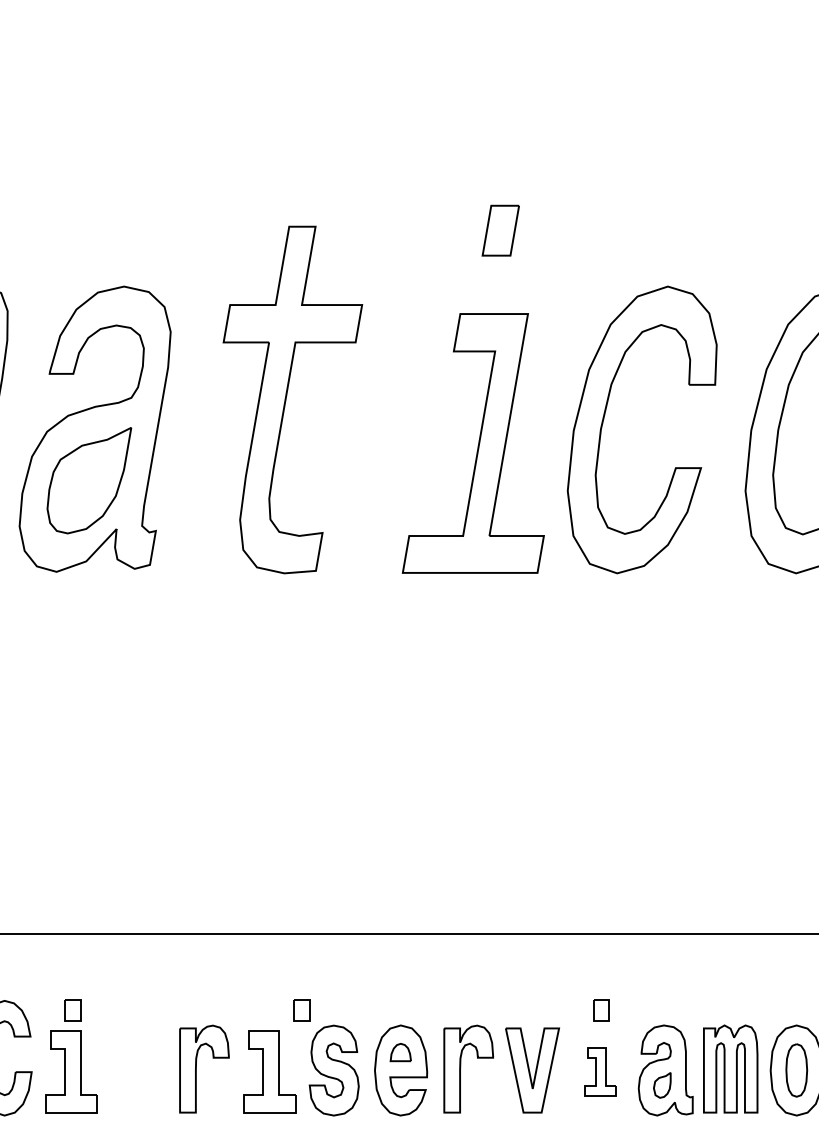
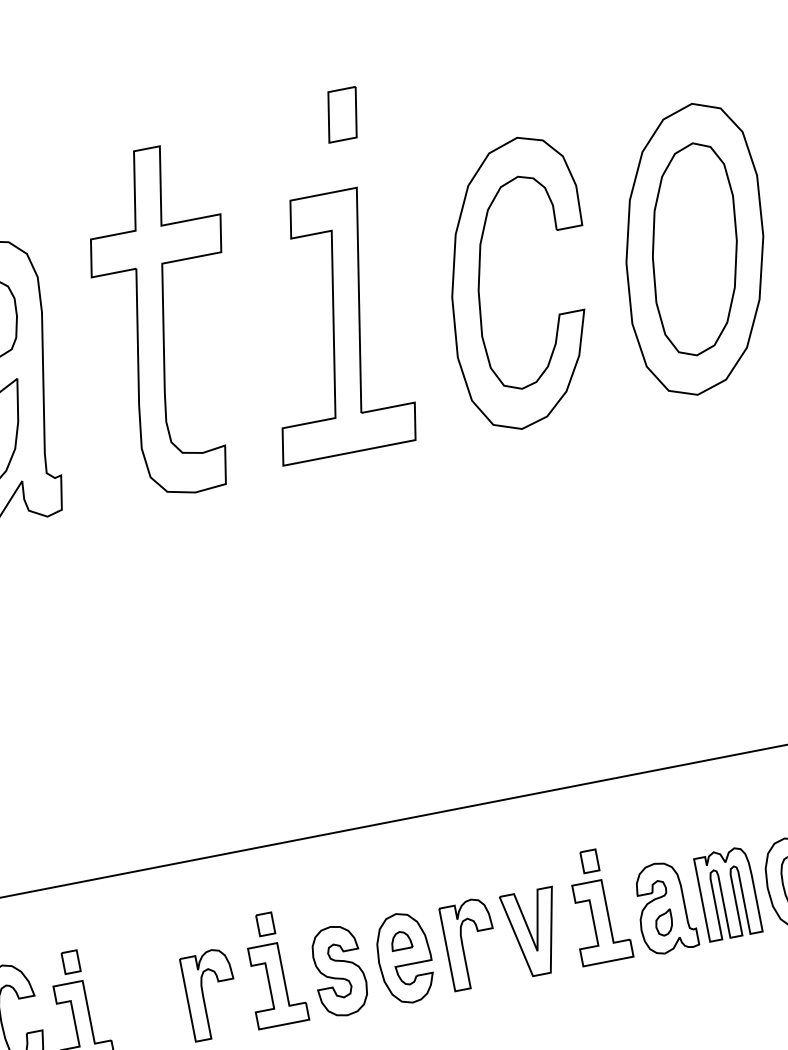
part: (472, 443) -> (327, 325), moved
part: (301, 1010) -> (265, 924), moved
part: (600, 1071) -> (600, 921), size x1.67

